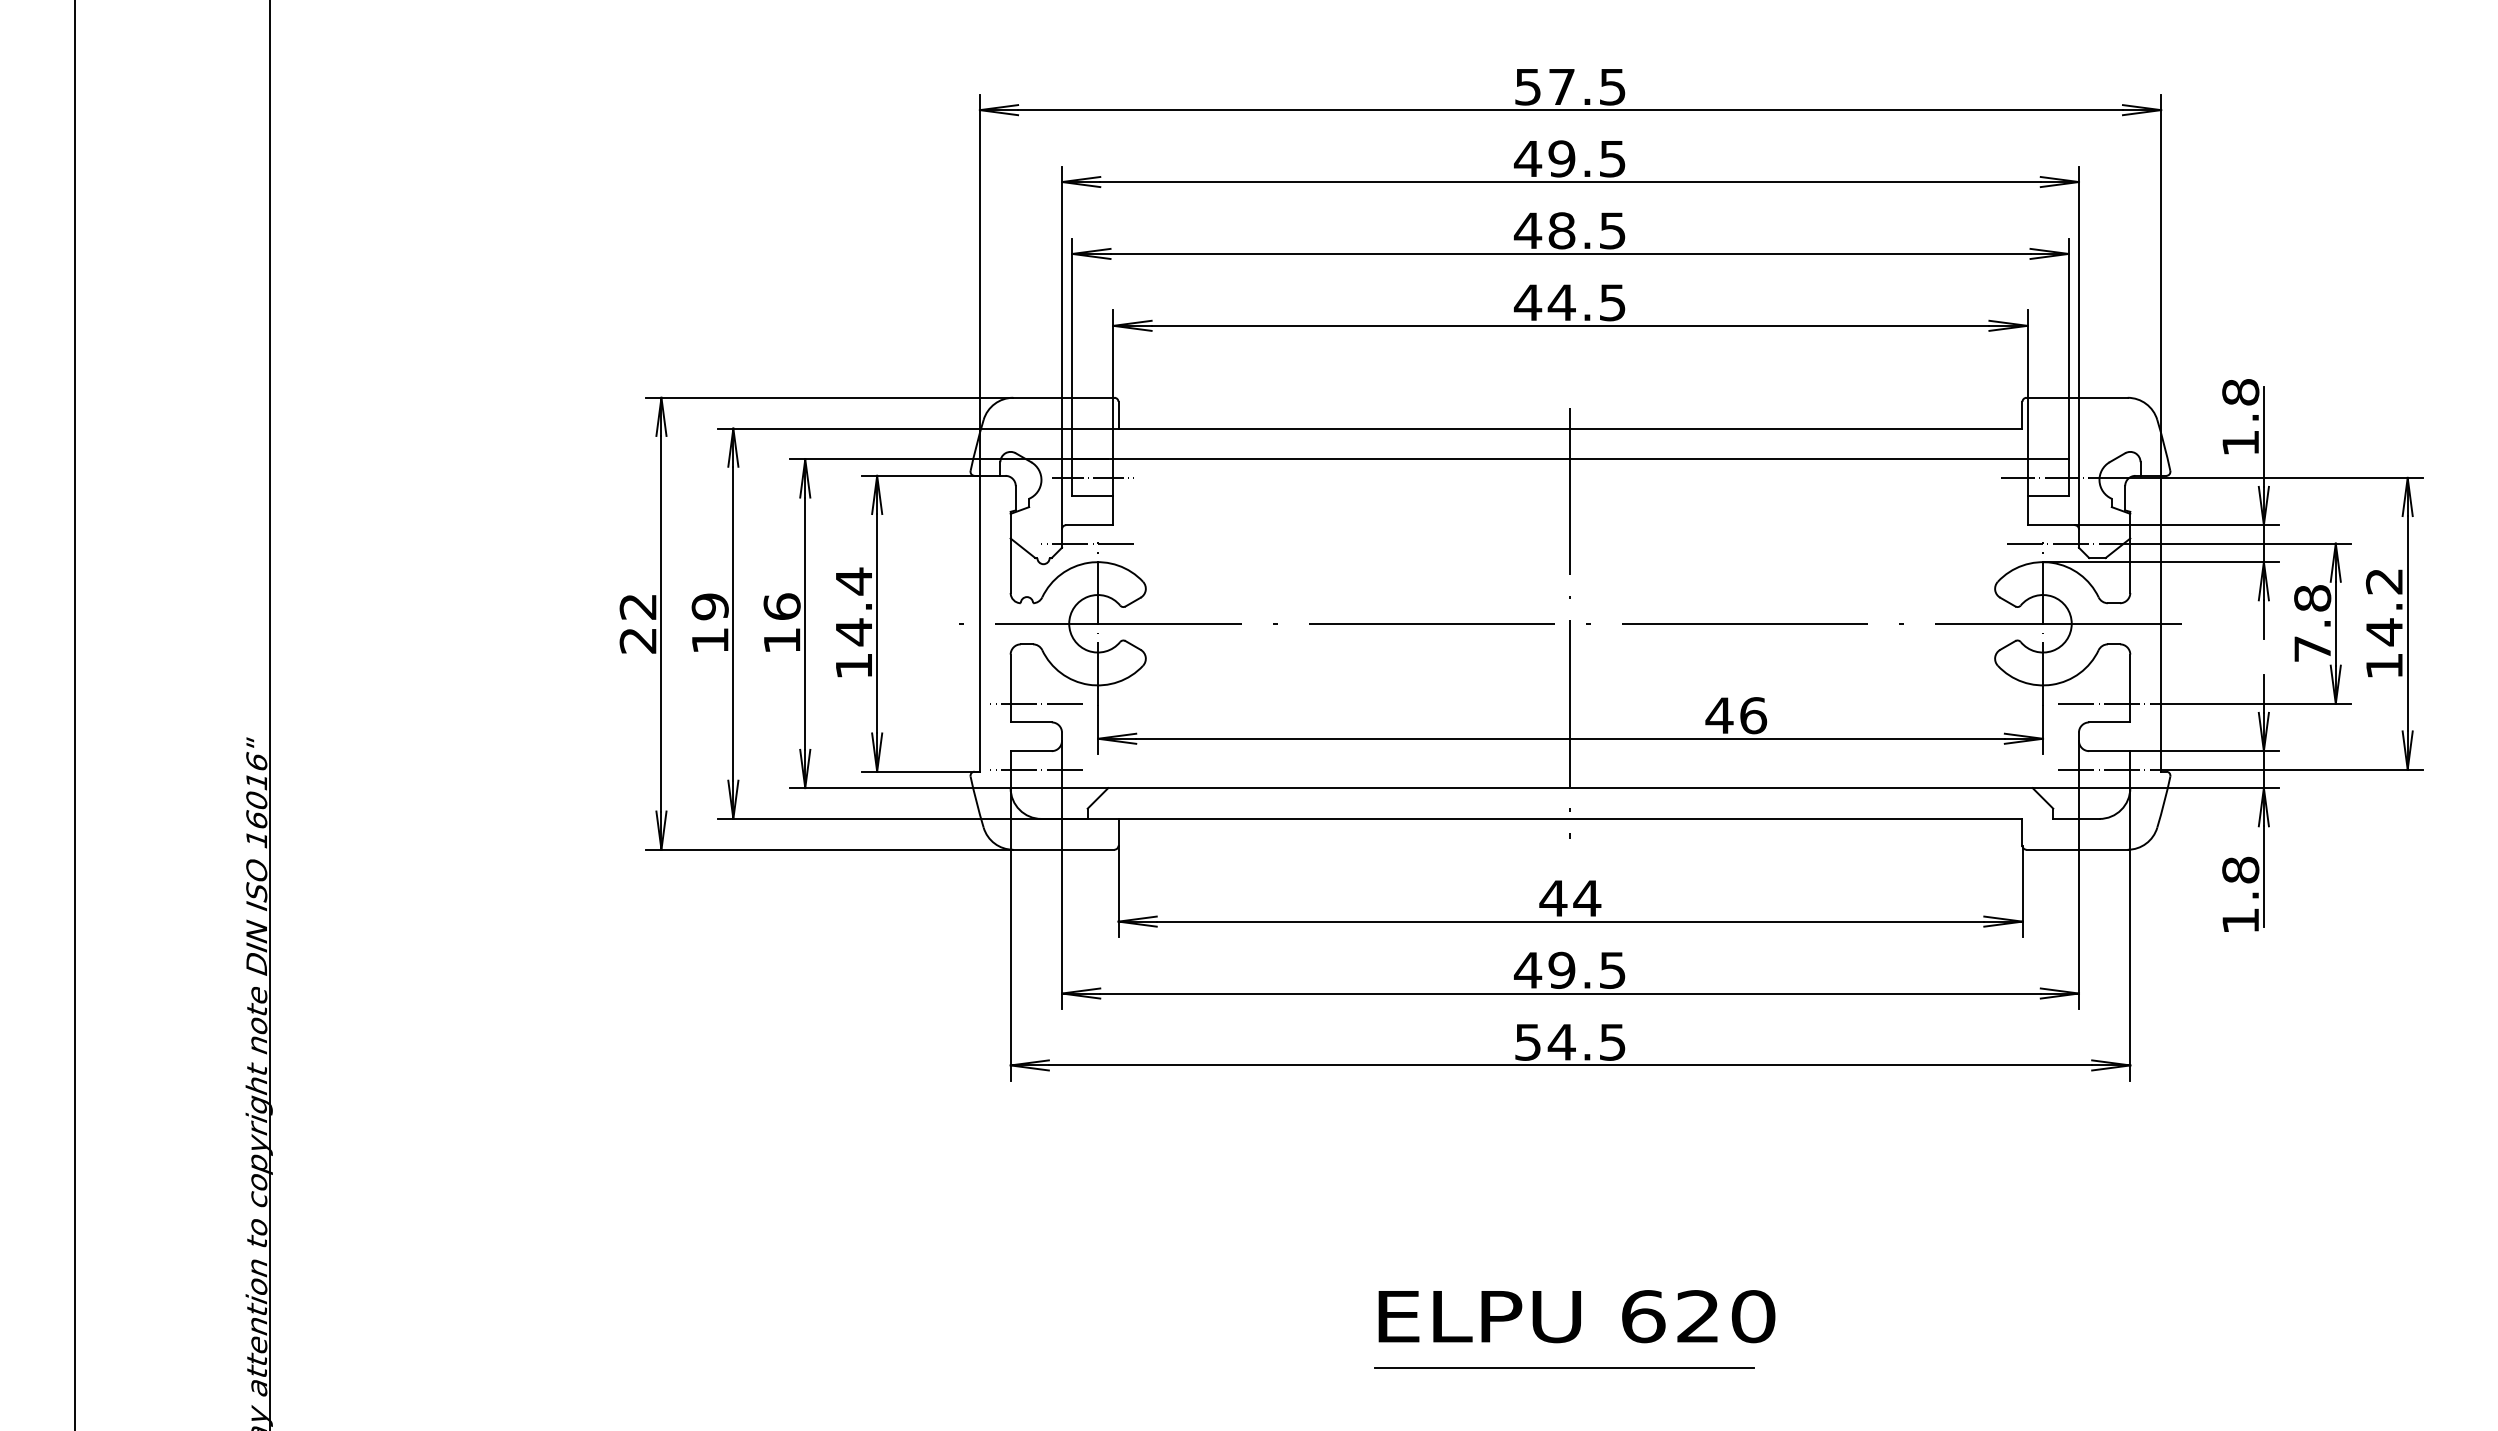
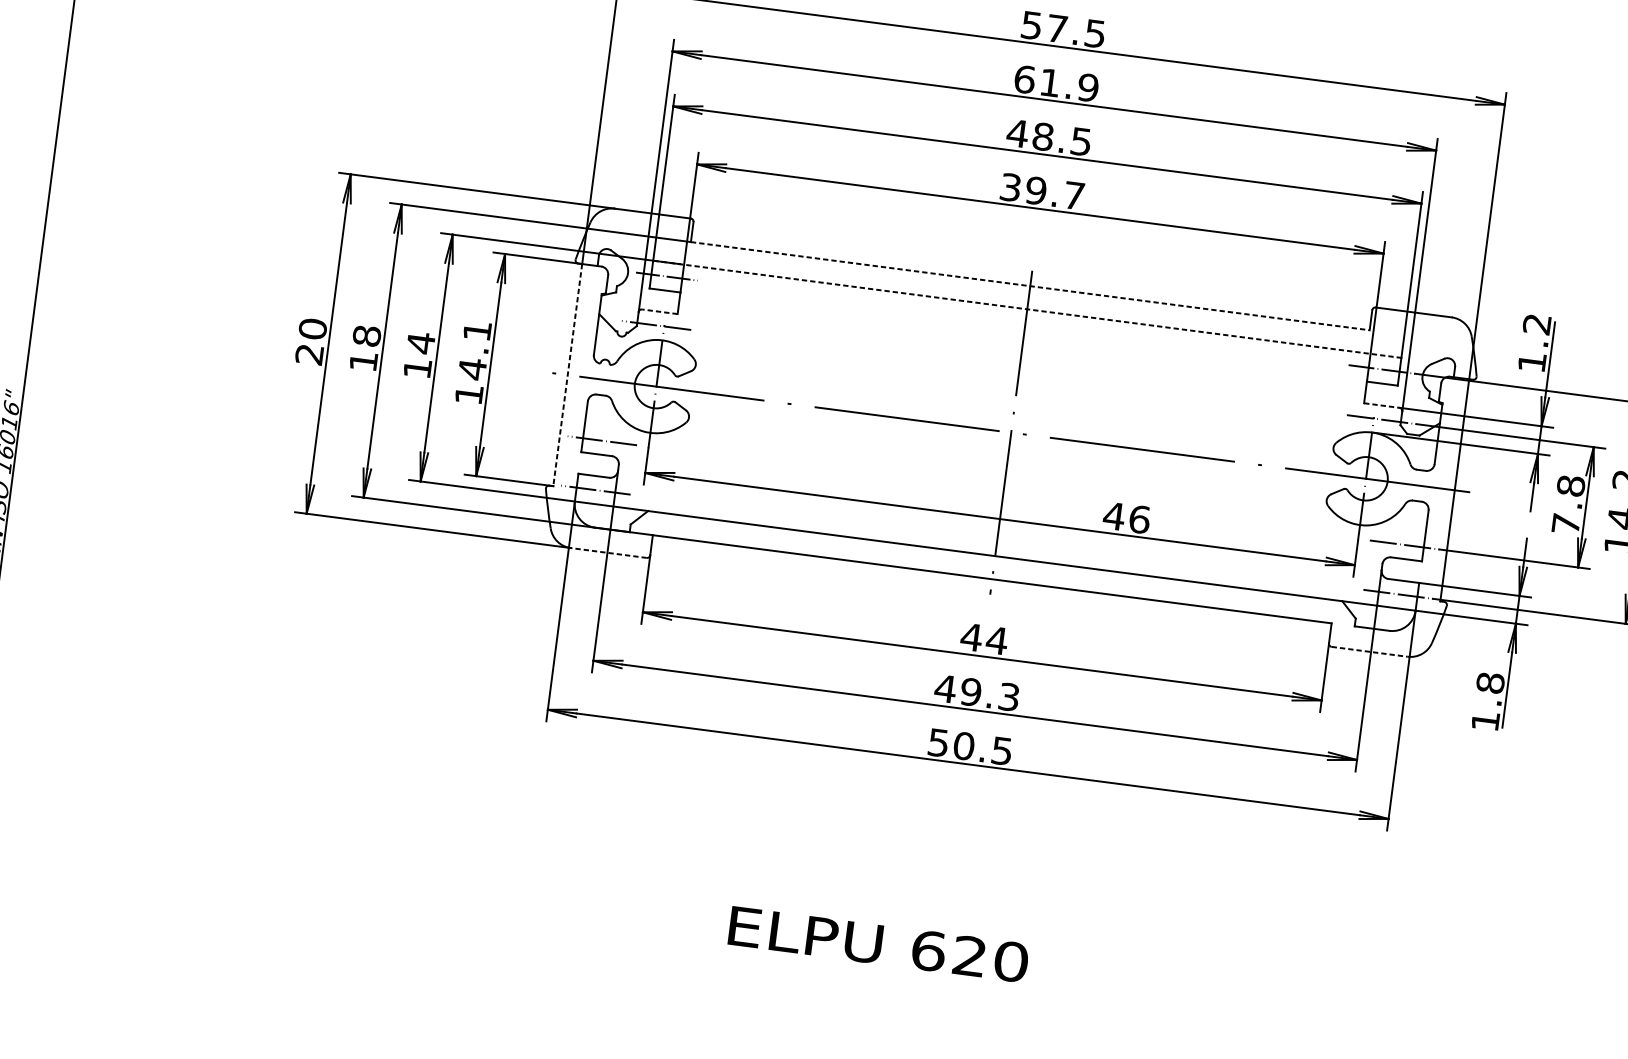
text: (1569, 158) -> (1055, 83), 49.5 -> 61.9
text: (1569, 302) -> (1041, 191), 44.5 -> 39.7
text: (2240, 392) -> (1536, 324), 1.8 -> 1.2
line: (1570, 428) -> (1030, 286), solid -> dashed
line: (1570, 459) -> (1027, 309), solid -> dashed
line: (1089, 525) -> (659, 312), solid -> dashed
line: (2051, 525) -> (1382, 405), solid -> dashed
text: (853, 581) -> (477, 331), 14.4 -> 14.1
text: (637, 606) -> (312, 328), 22 -> 20
text: (709, 606) -> (366, 335), 19 -> 18
text: (781, 606) -> (420, 342), 16 -> 14
line: (979, 623) -> (567, 374), solid -> dashed
line: (1063, 849) -> (608, 552), solid -> dashed
line: (2077, 849) -> (1369, 651), solid -> dashed
text: (1612, 969) -> (1009, 696), 49.5 -> 49.3
text: (1561, 1041) -> (963, 745), 54.5 -> 50.5
text: (1576, 1316) -> (878, 944), moved
line: (1564, 1367) -> (934, 990), removed

